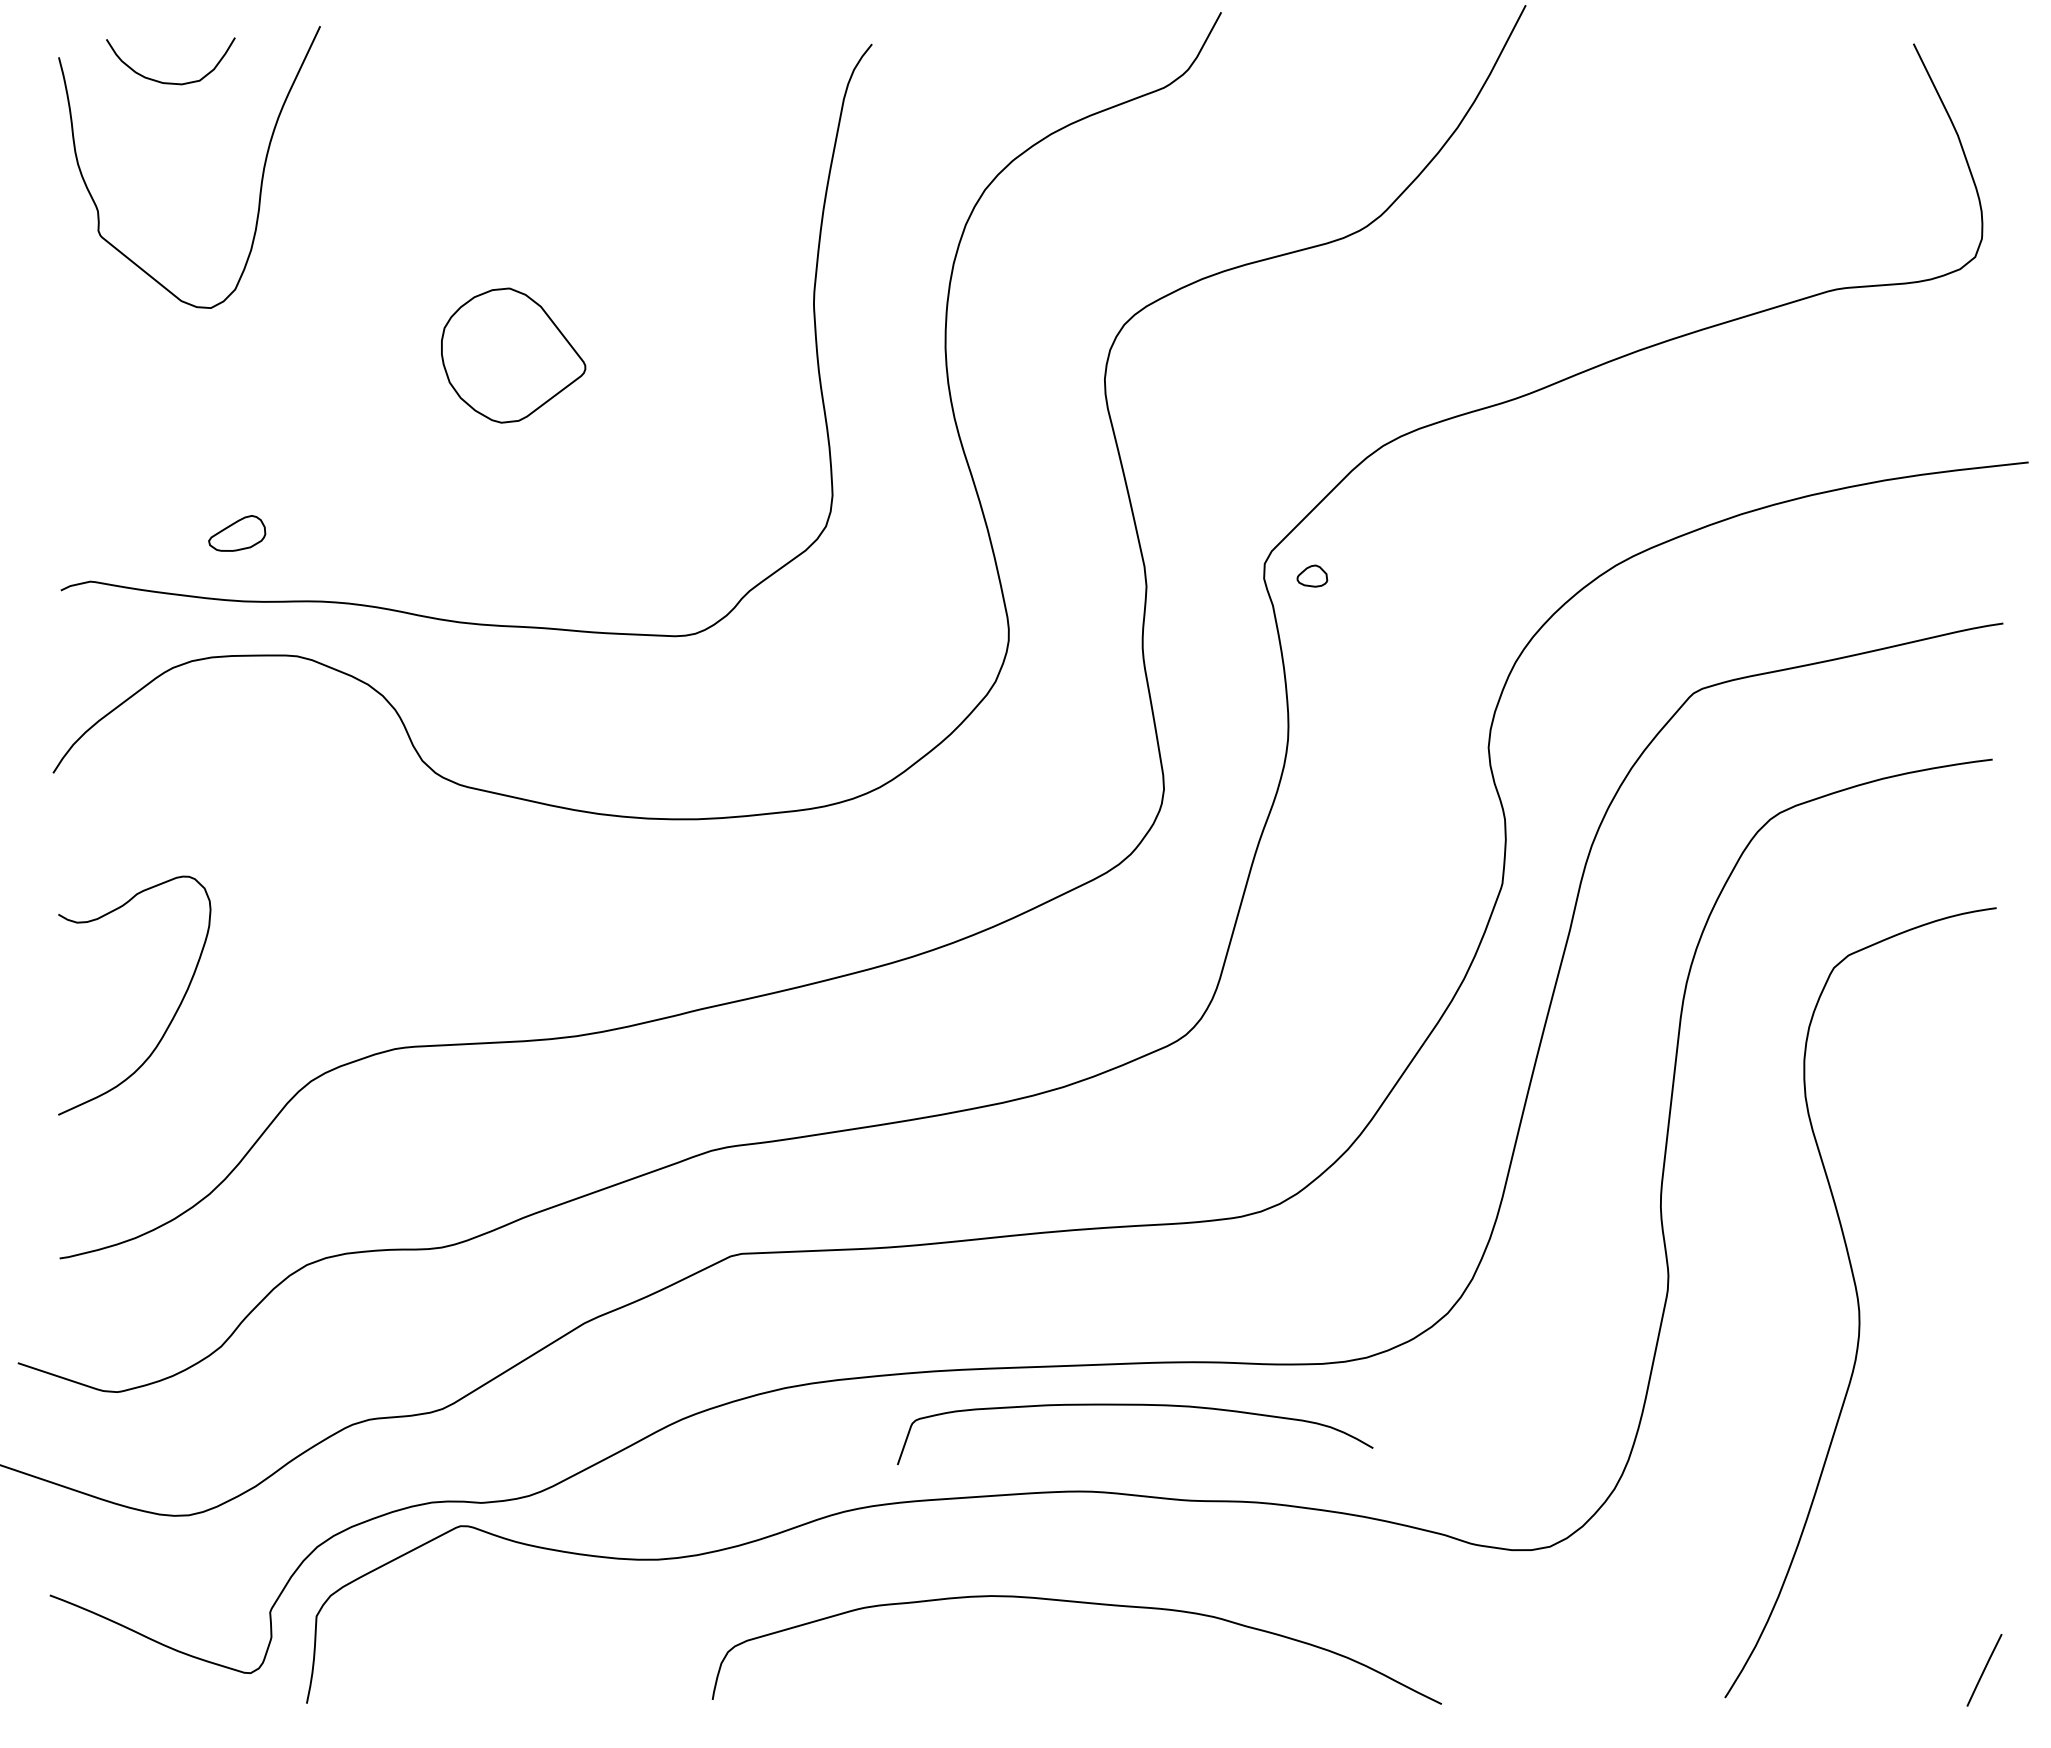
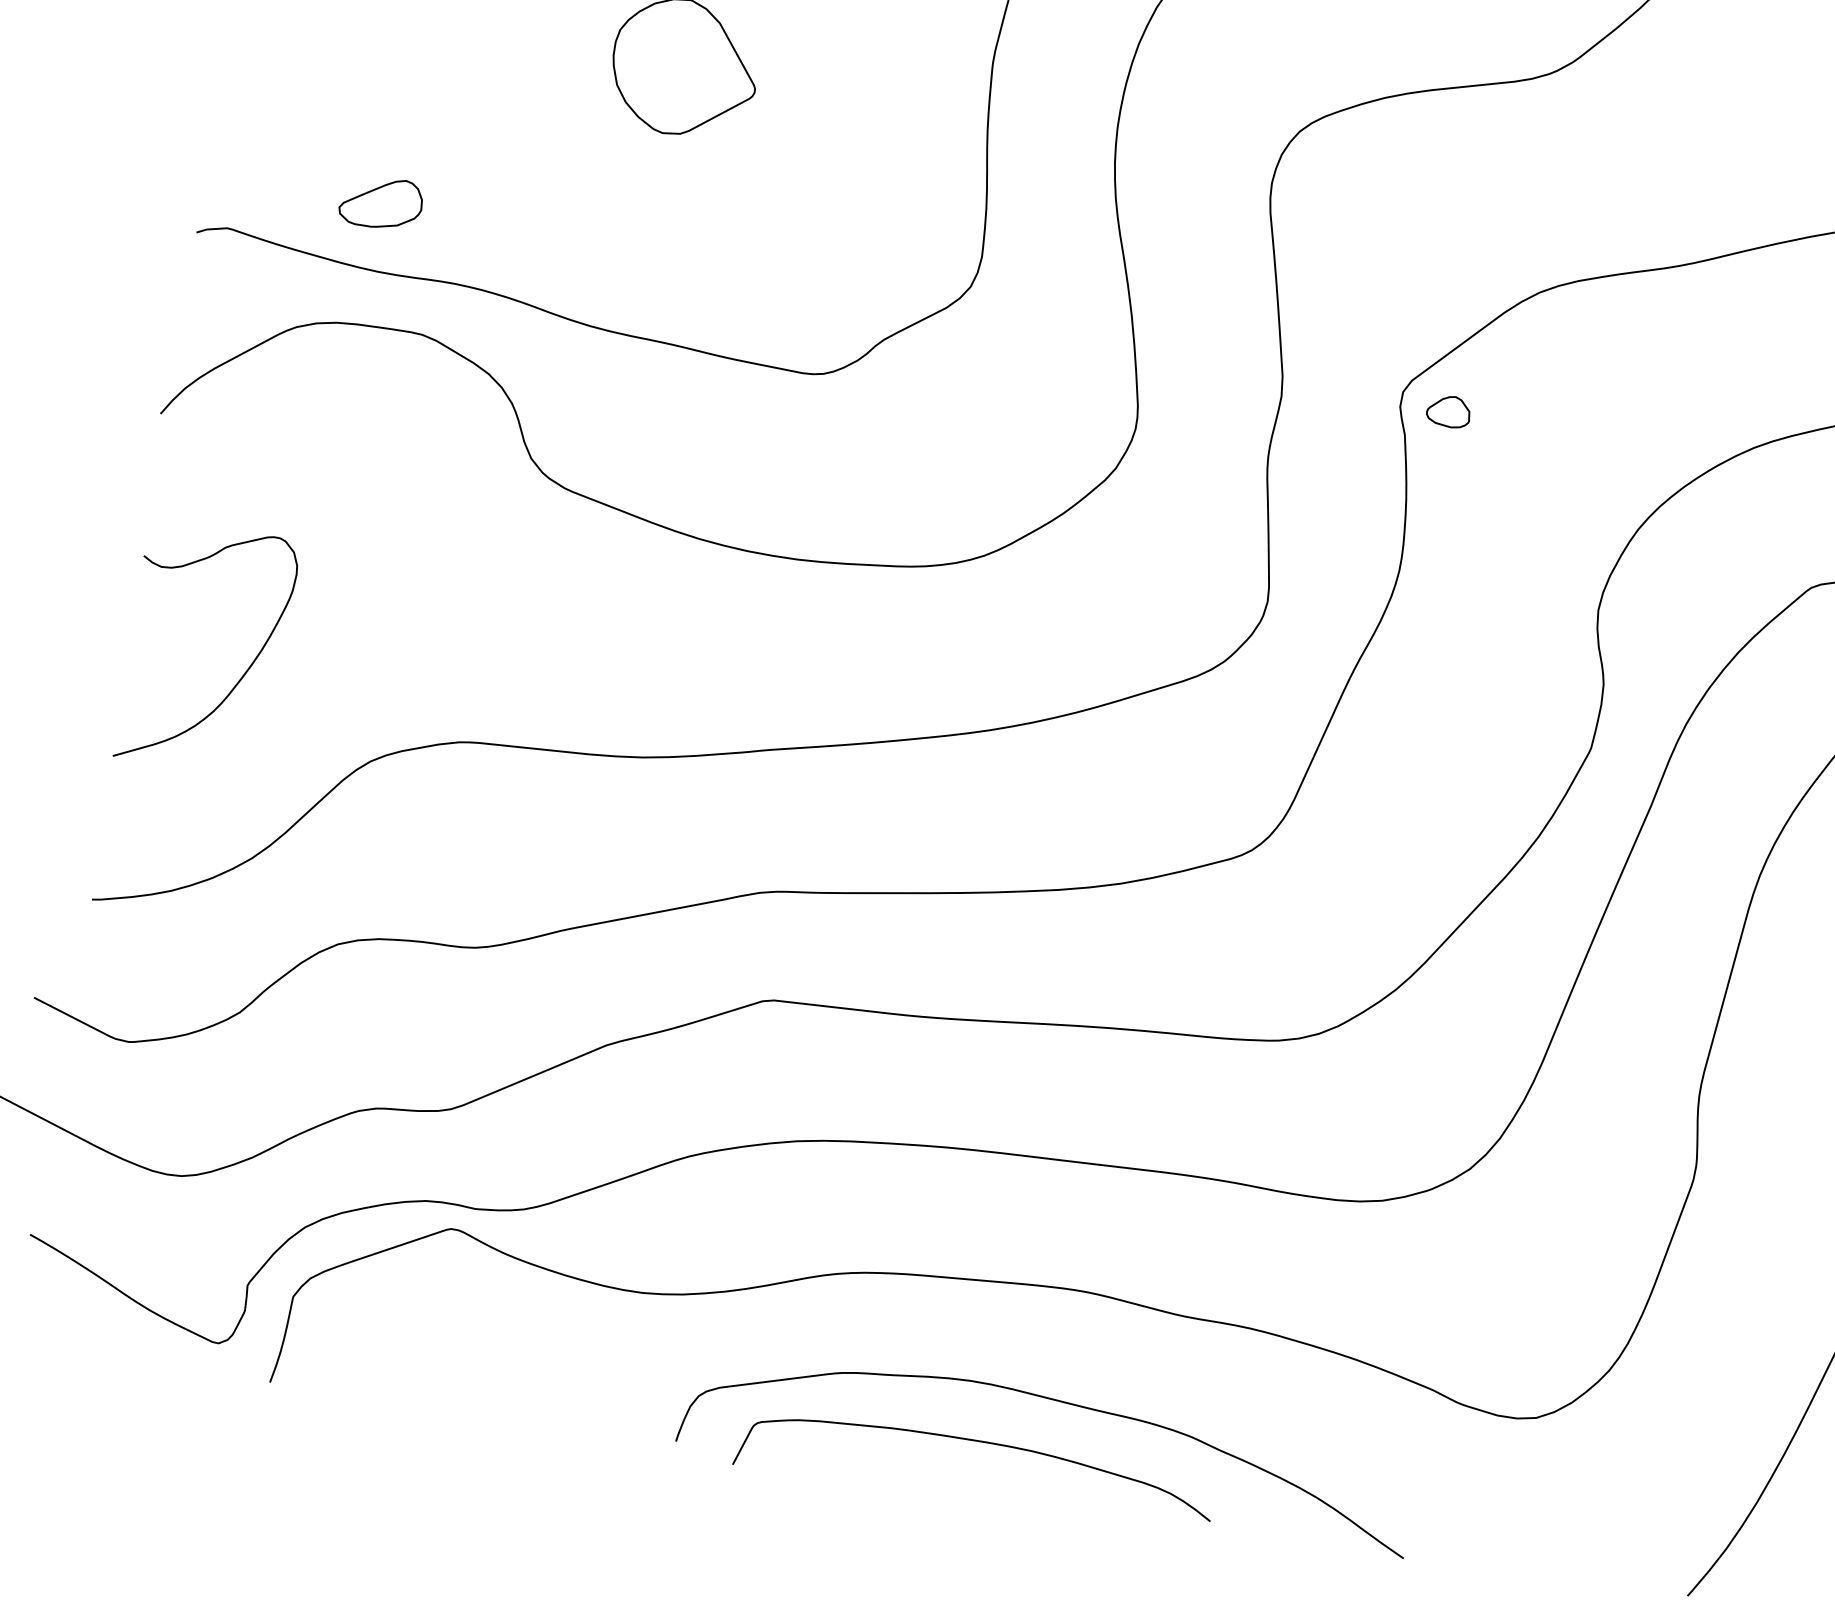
part: (237, 533) -> (381, 202), size x1.43
part: (1312, 576) -> (1448, 412), size x1.43
curve: (1135, 1405) -> (979, 1442), moved

